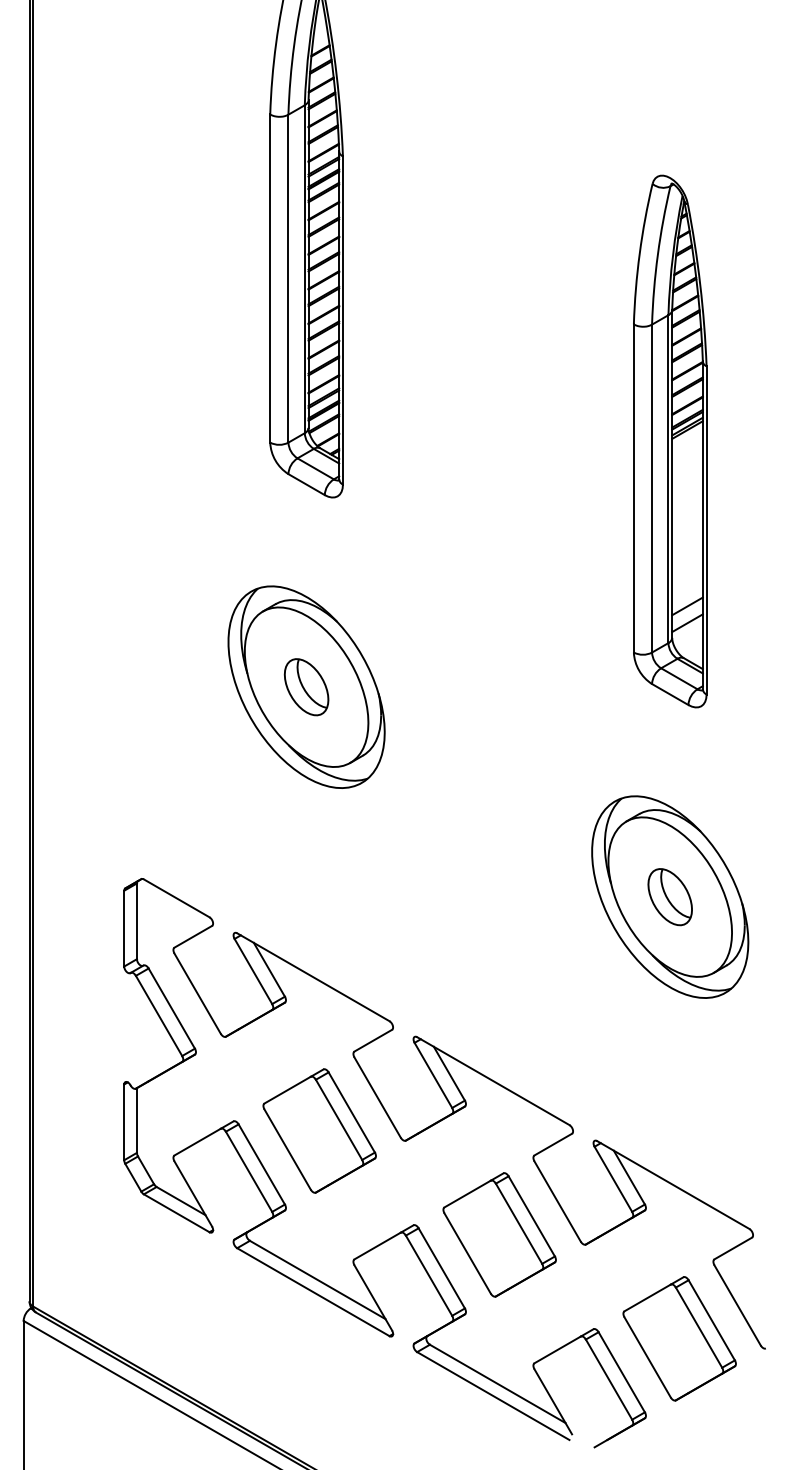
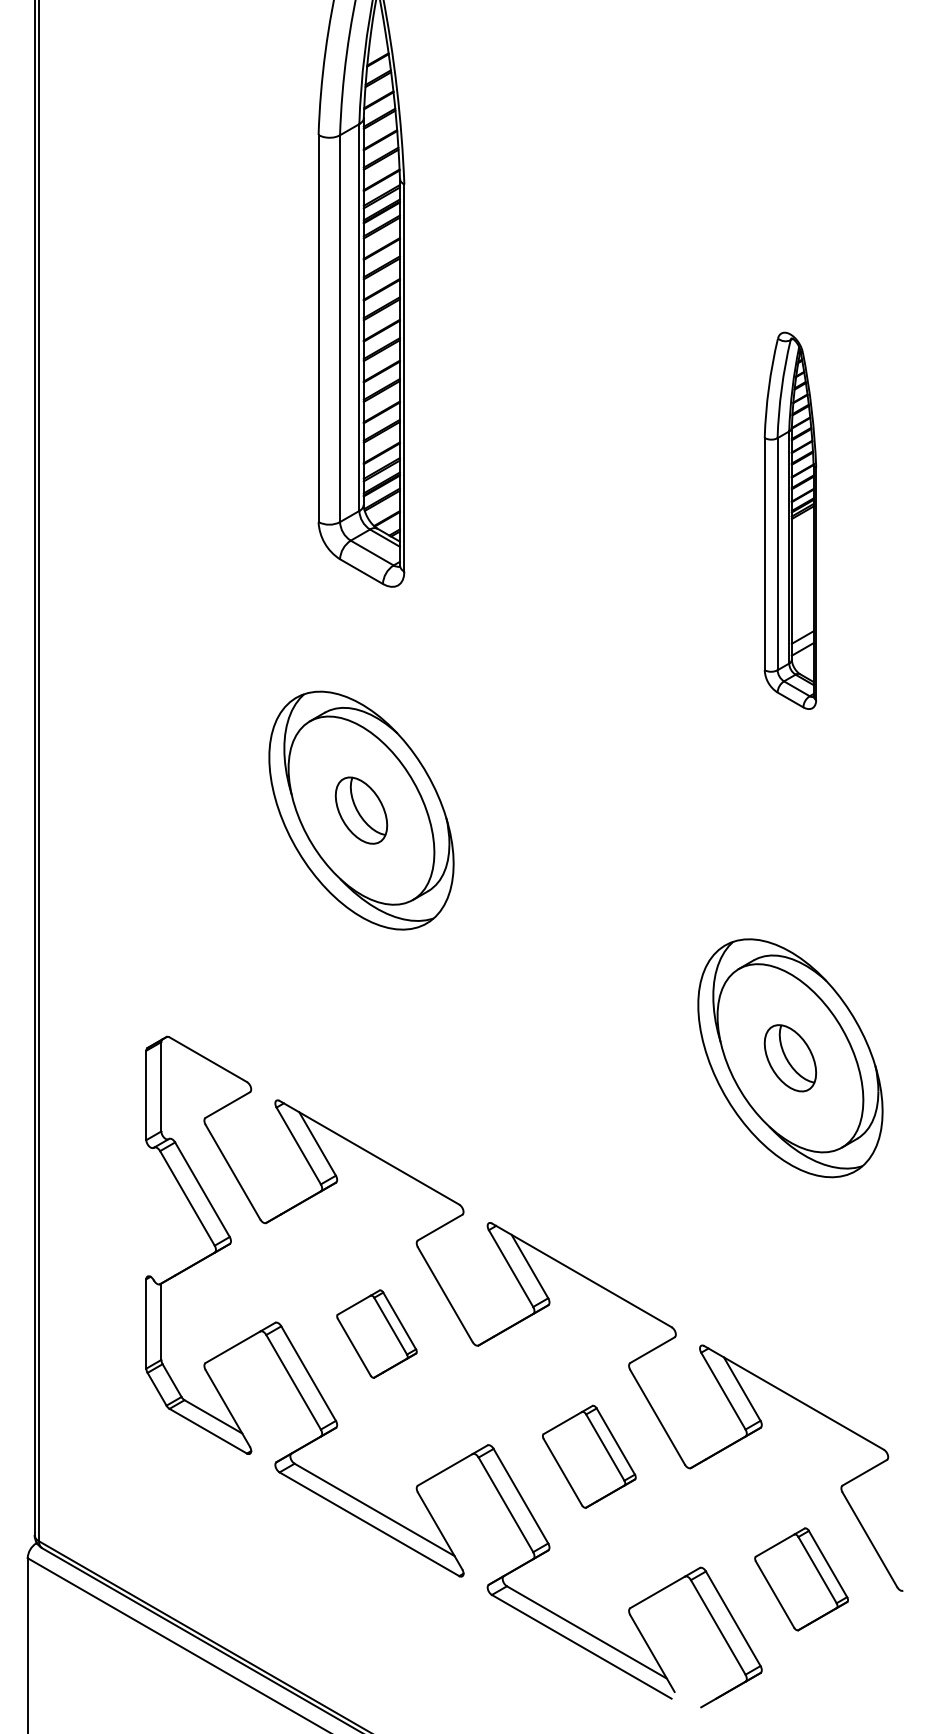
part: (670, 441) -> (790, 520), size x0.6
part: (319, 1130) -> (376, 1333), size x0.6
part: (499, 1234) -> (589, 1456), size x0.7
part: (679, 1338) -> (801, 1579), size x0.7

